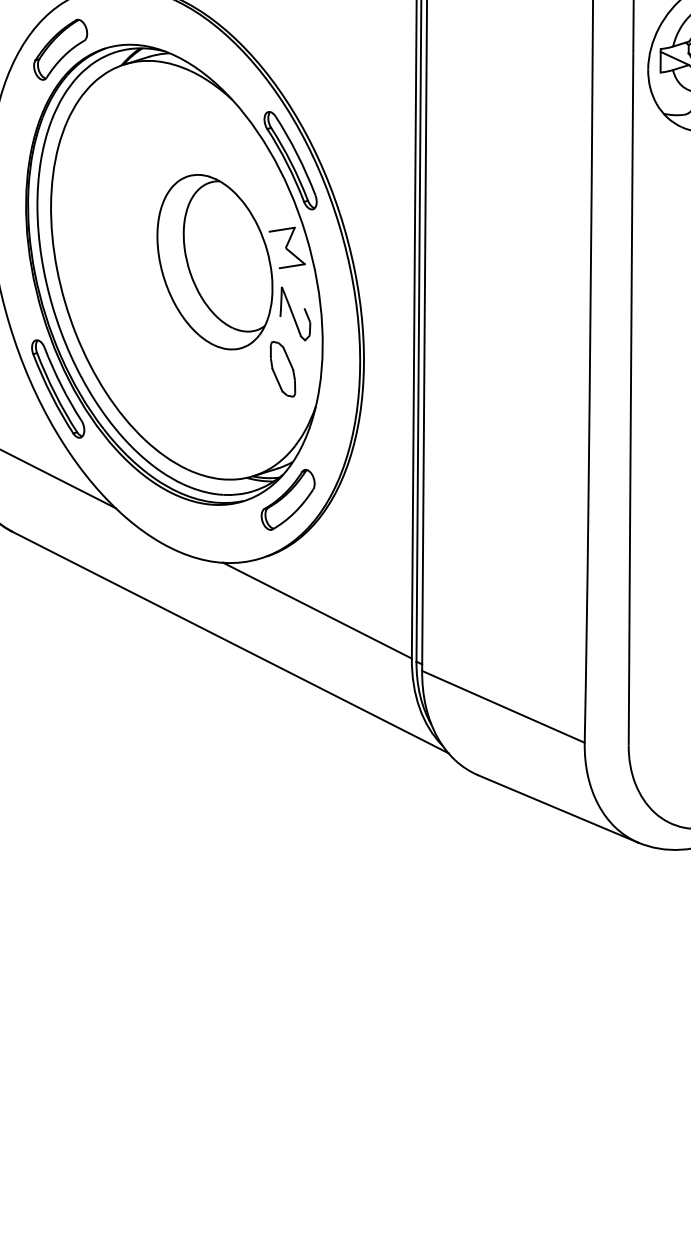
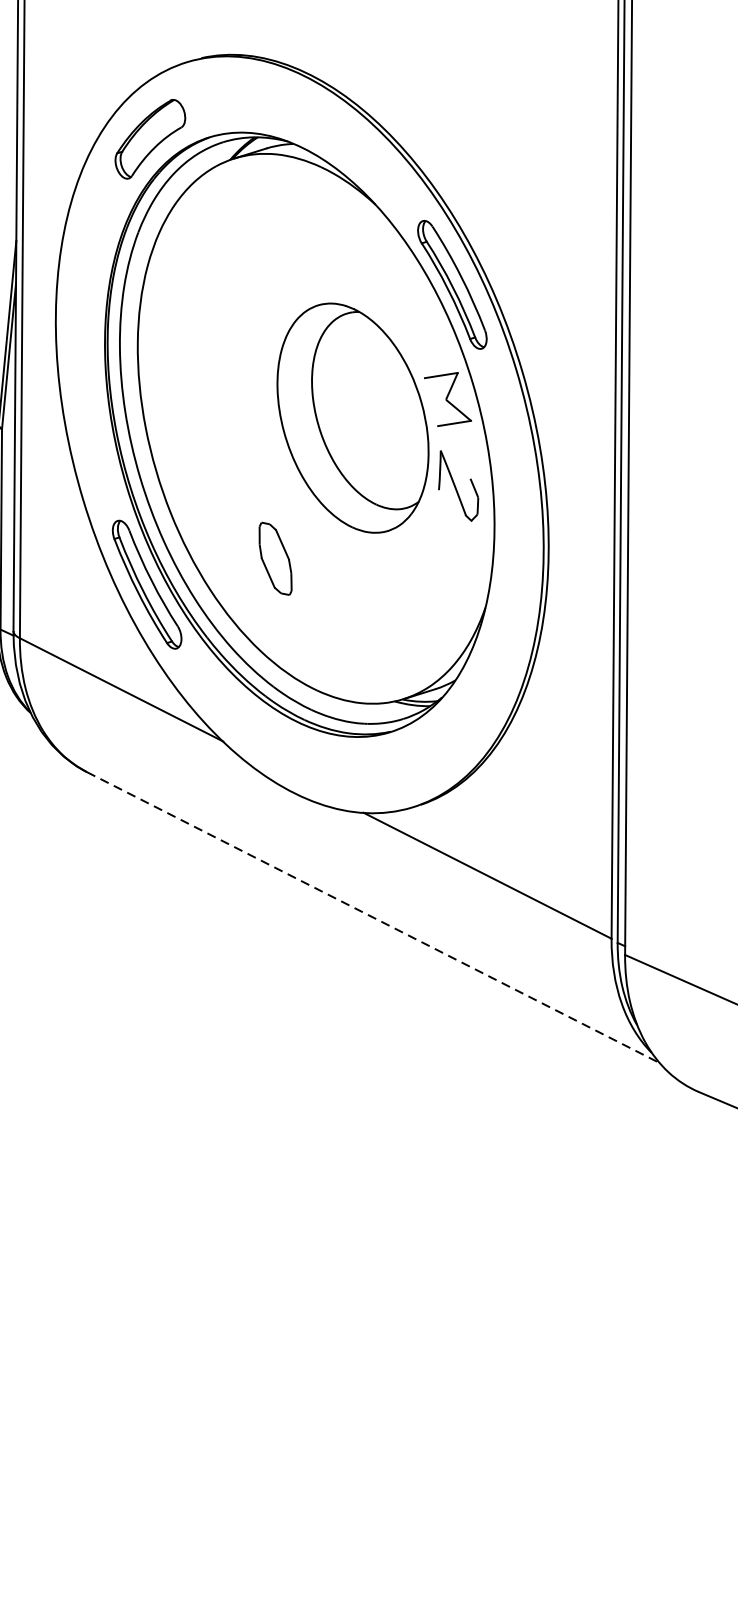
part: (282, 369) -> (274, 559), moved
part: (287, 499) -> (448, 729), removed
line: (230, 642) -> (373, 917), solid -> dashed

